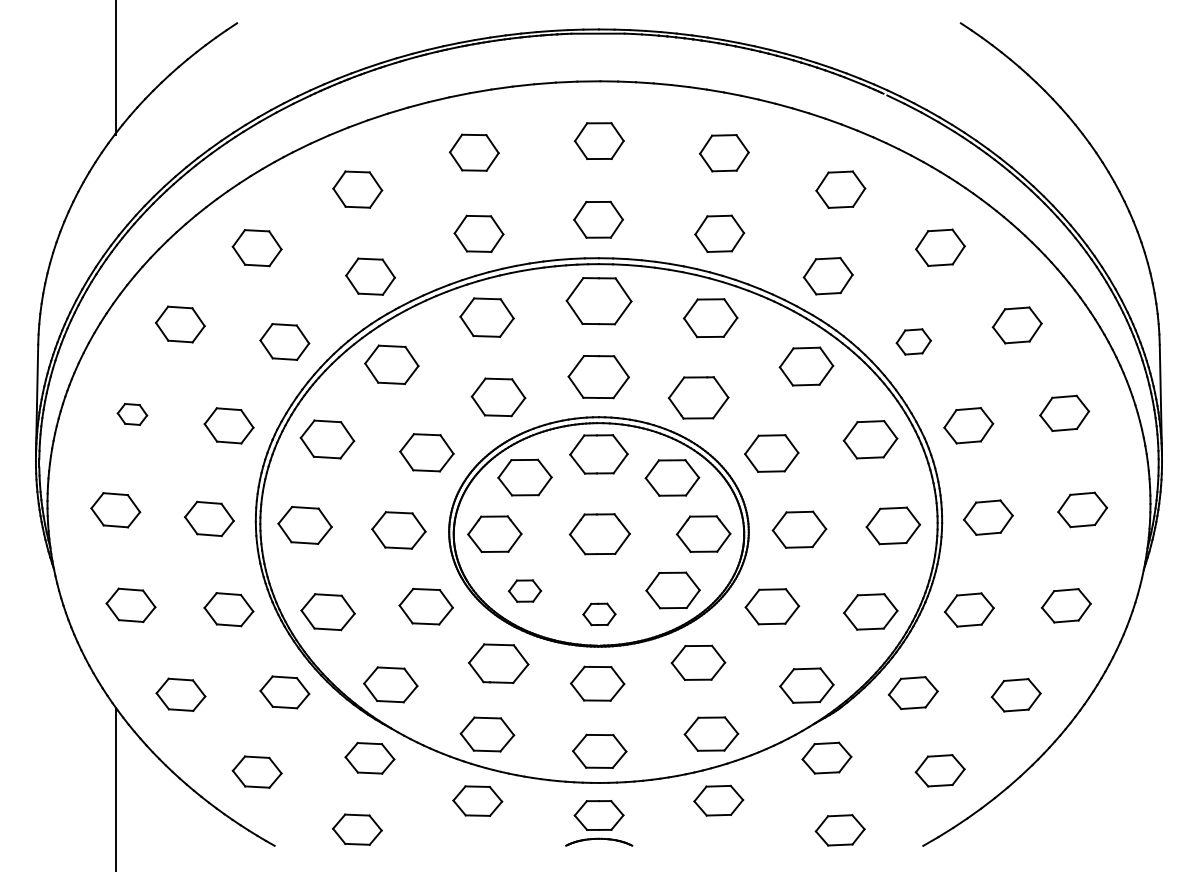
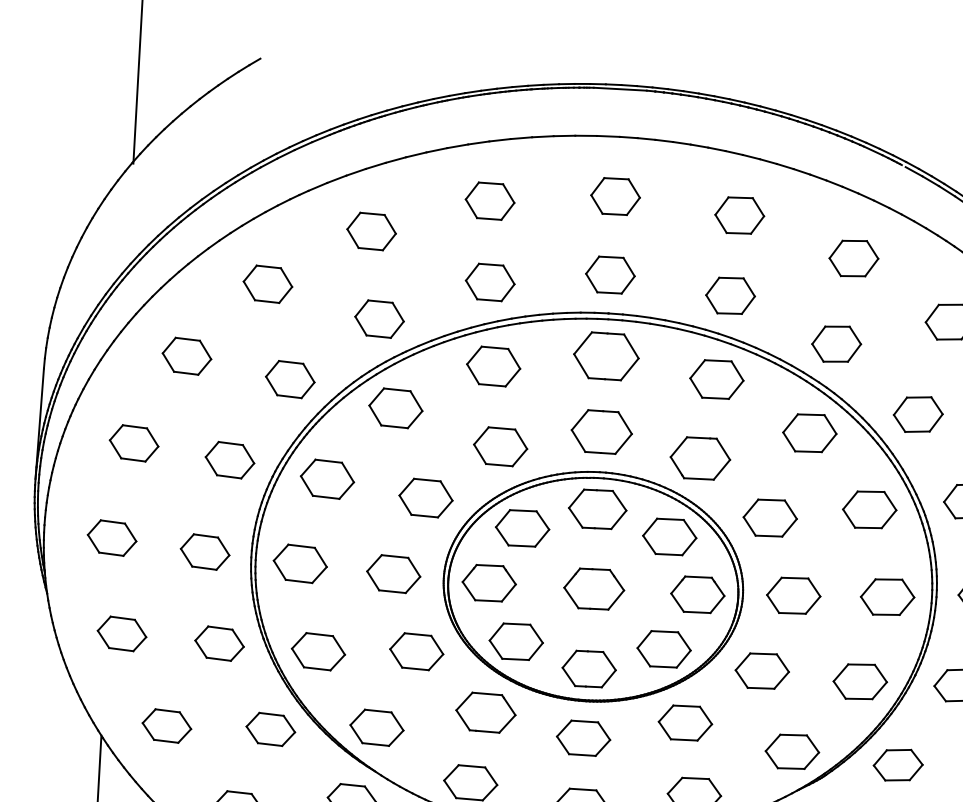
part: (913, 341) -> (918, 414), size x1.43
part: (132, 414) -> (134, 443), size x1.67
part: (524, 590) -> (515, 641), size x1.67
part: (599, 614) -> (589, 669), size x1.67

